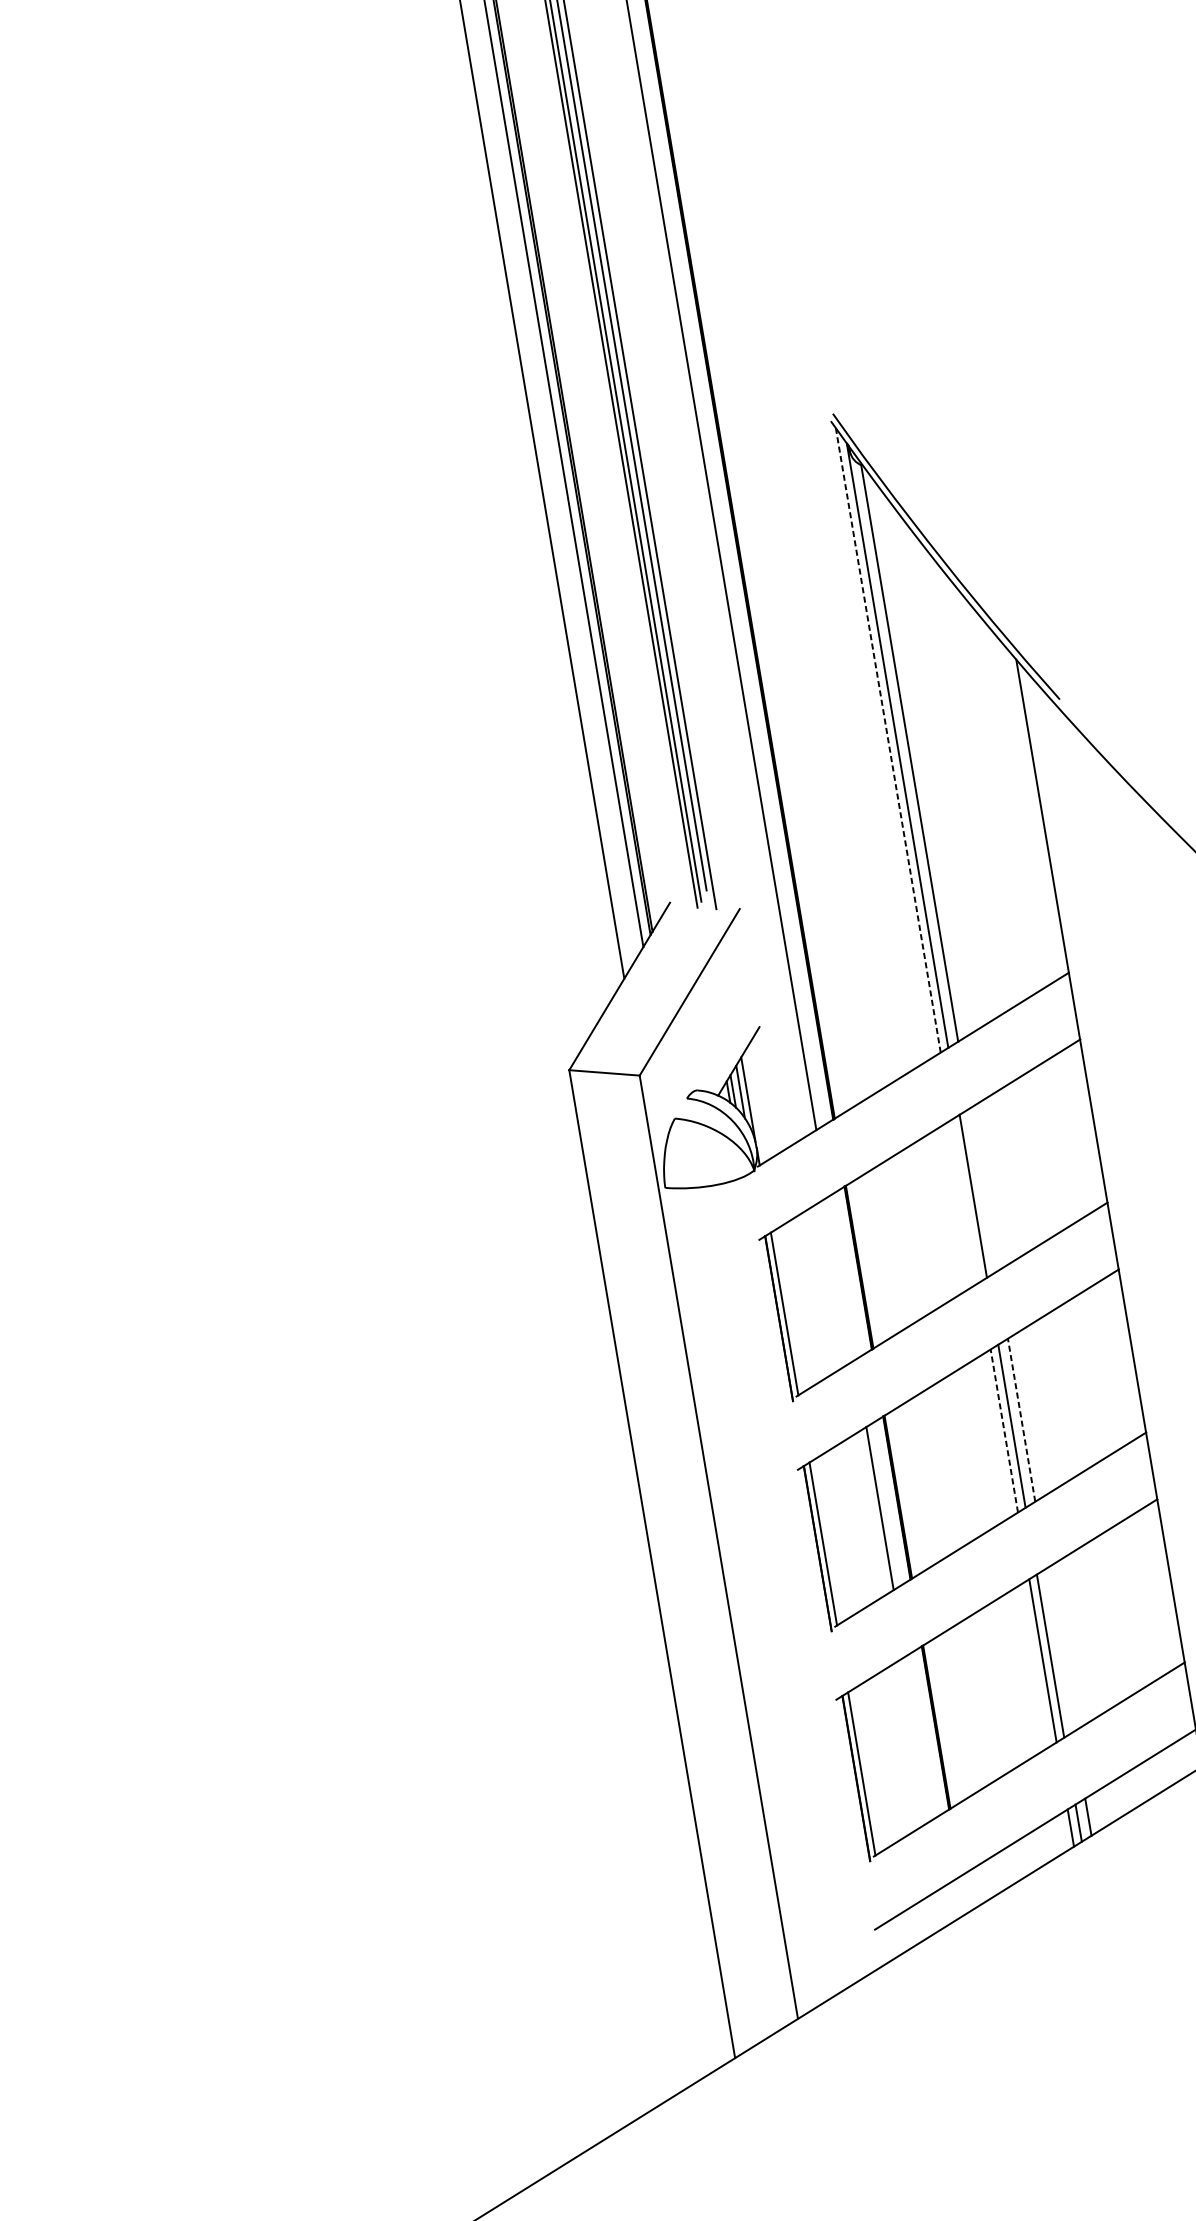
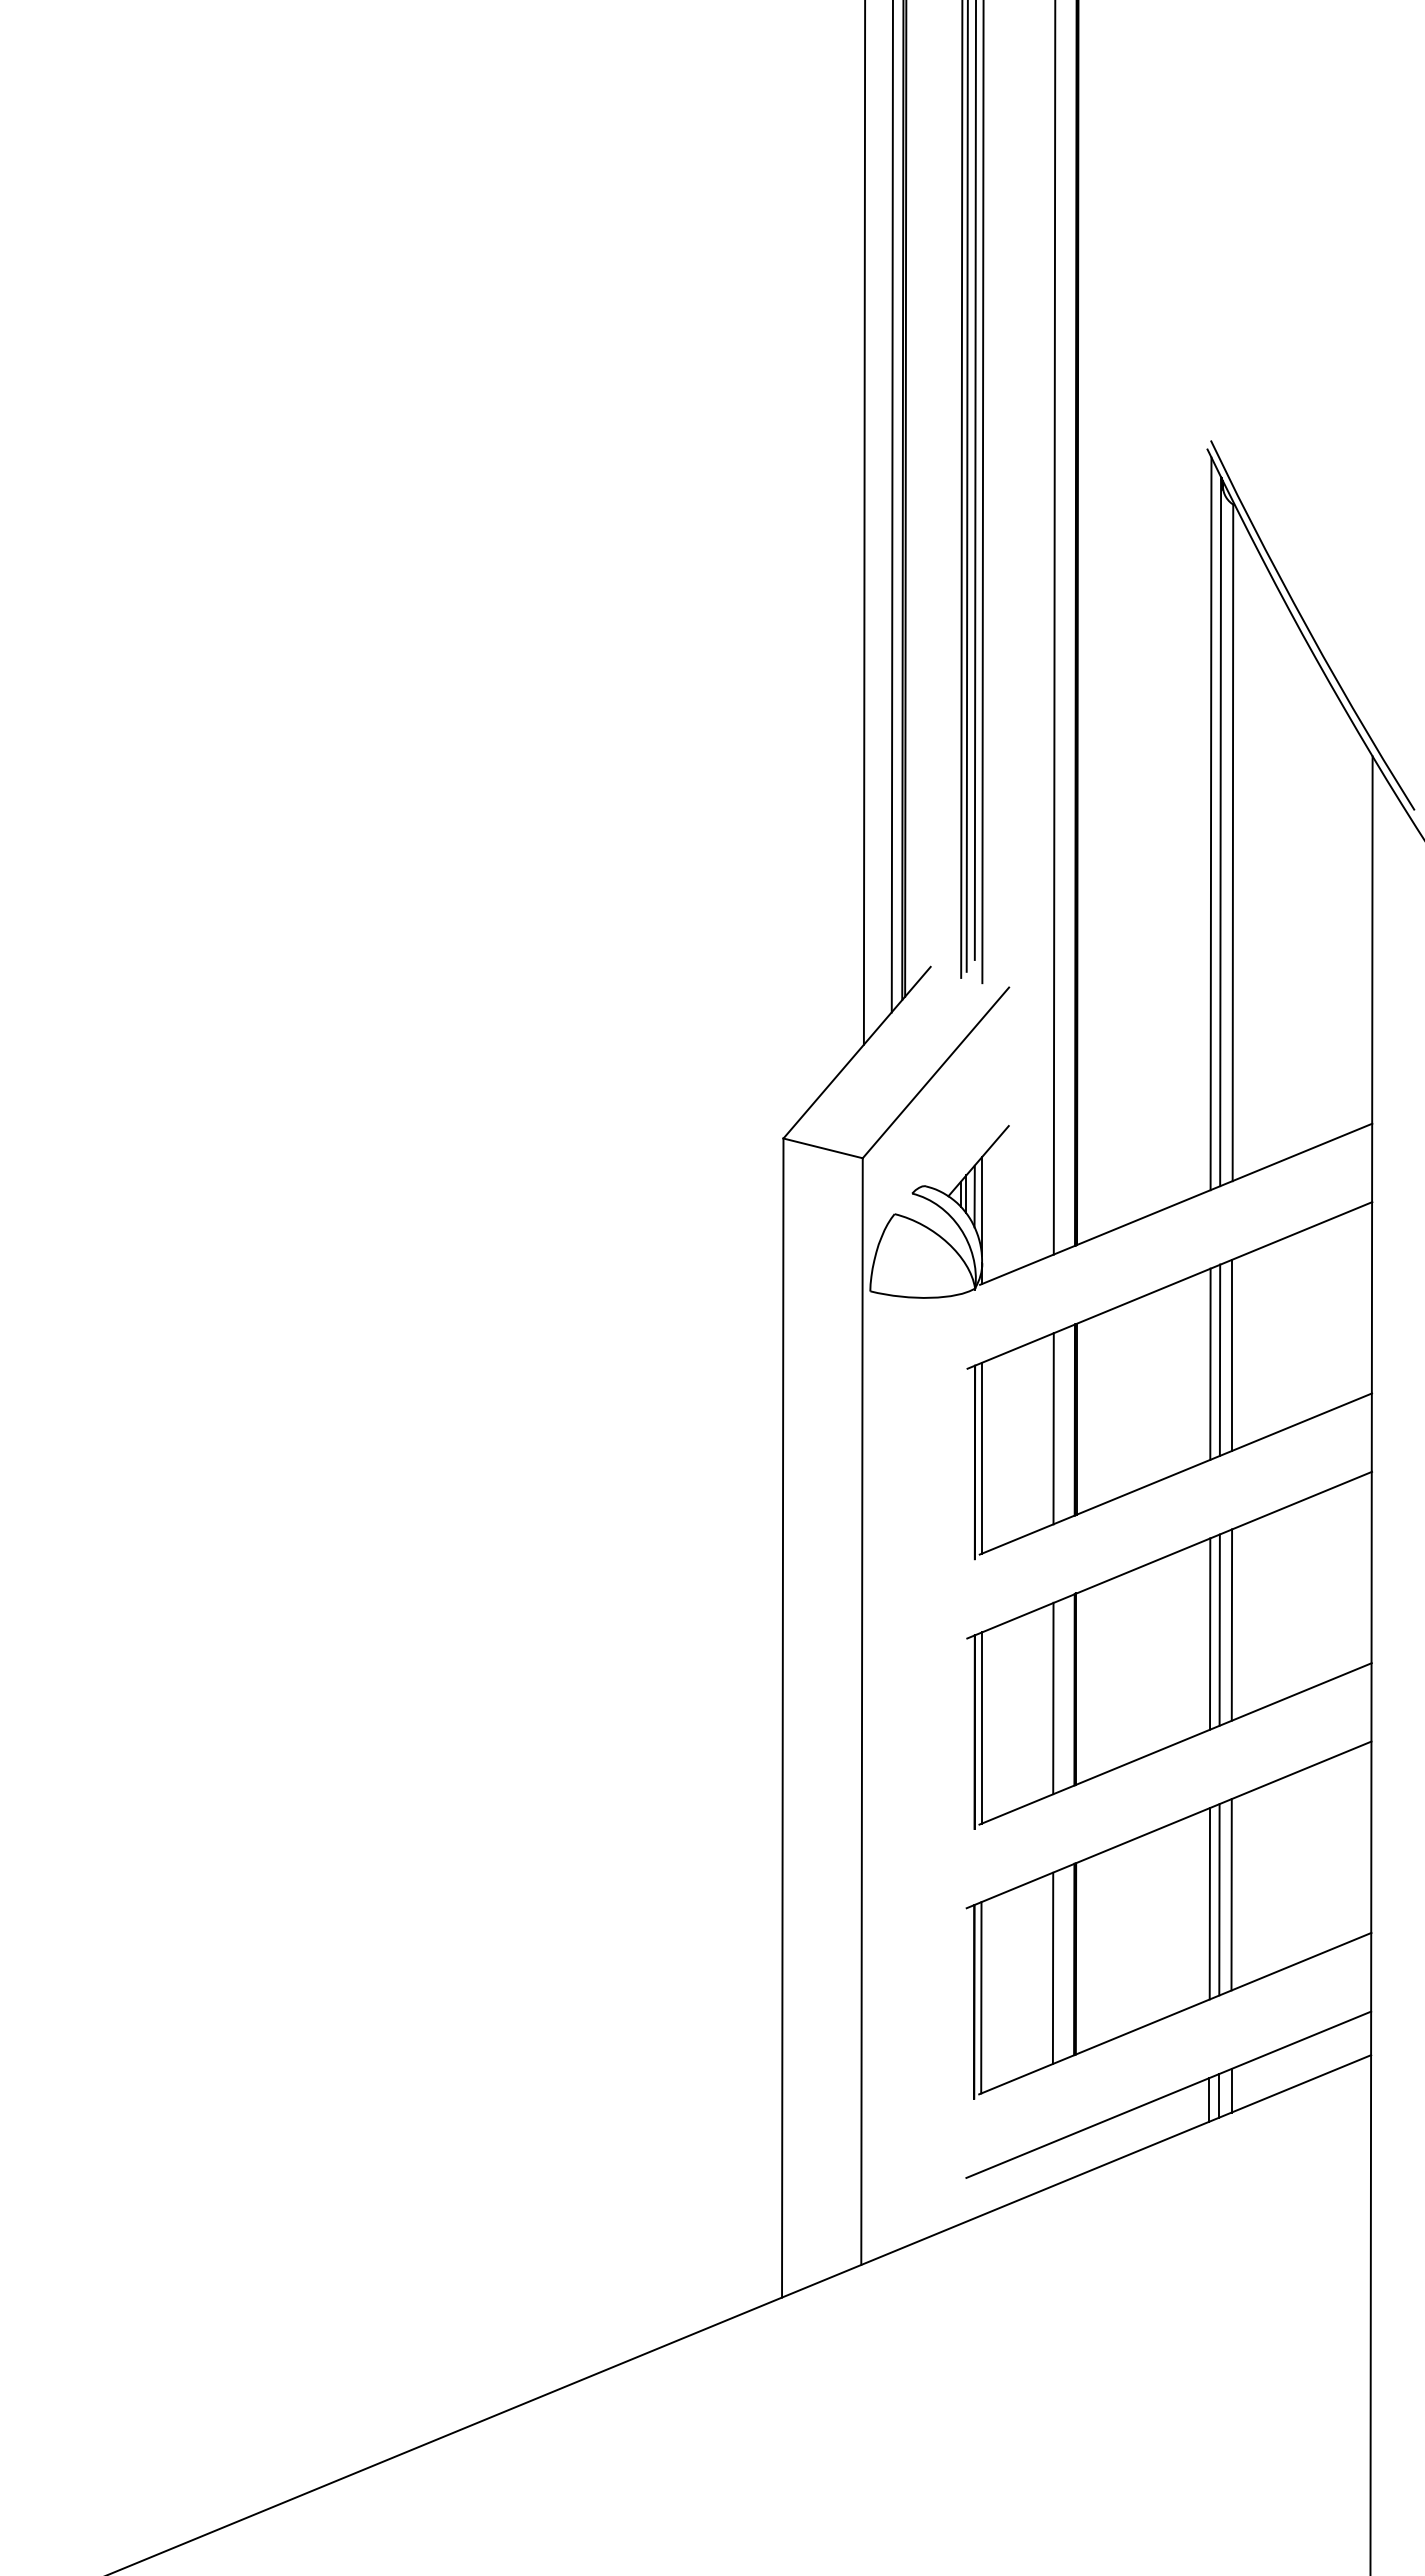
line: (888, 740) -> (1211, 823), dashed -> solid
line: (983, 1189) -> (1232, 1354), added
line: (965, 1200) -> (1210, 1363), added
line: (841, 1278) -> (1053, 1428), added
line: (1021, 1420) -> (1231, 1625), dashed -> solid
line: (1004, 1431) -> (1210, 1634), dashed -> solid
line: (1060, 1649) -> (1231, 1894), added
line: (918, 1737) -> (1052, 1967), added

